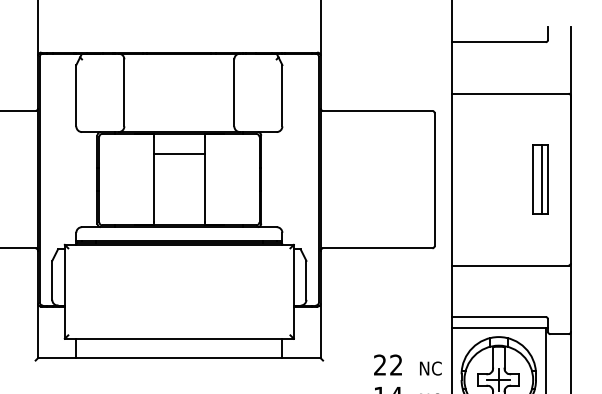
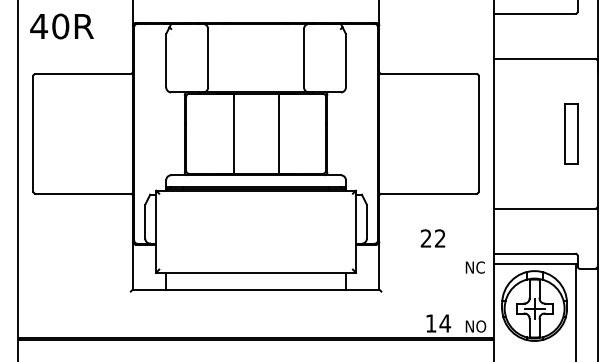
line: (178, 154) -> (255, 111), removed
line: (542, 179) -> (572, 133), removed
text: (387, 365) -> (432, 238), moved
text: (429, 368) -> (474, 267), moved

